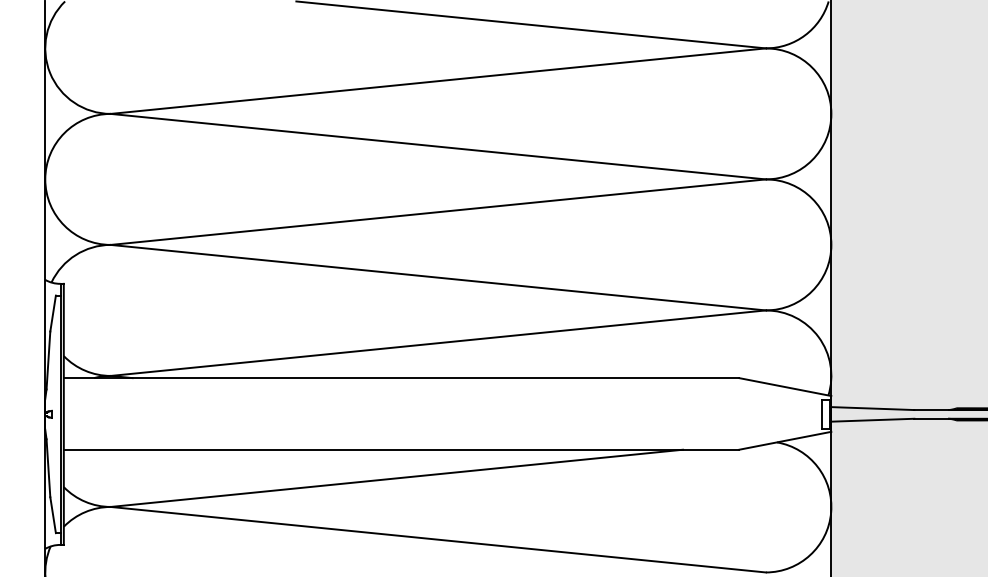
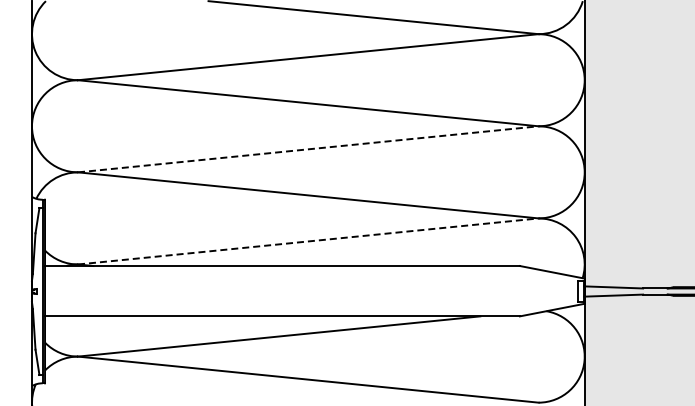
line: (438, 212) -> (308, 149), solid -> dashed
line: (438, 343) -> (308, 241), solid -> dashed

